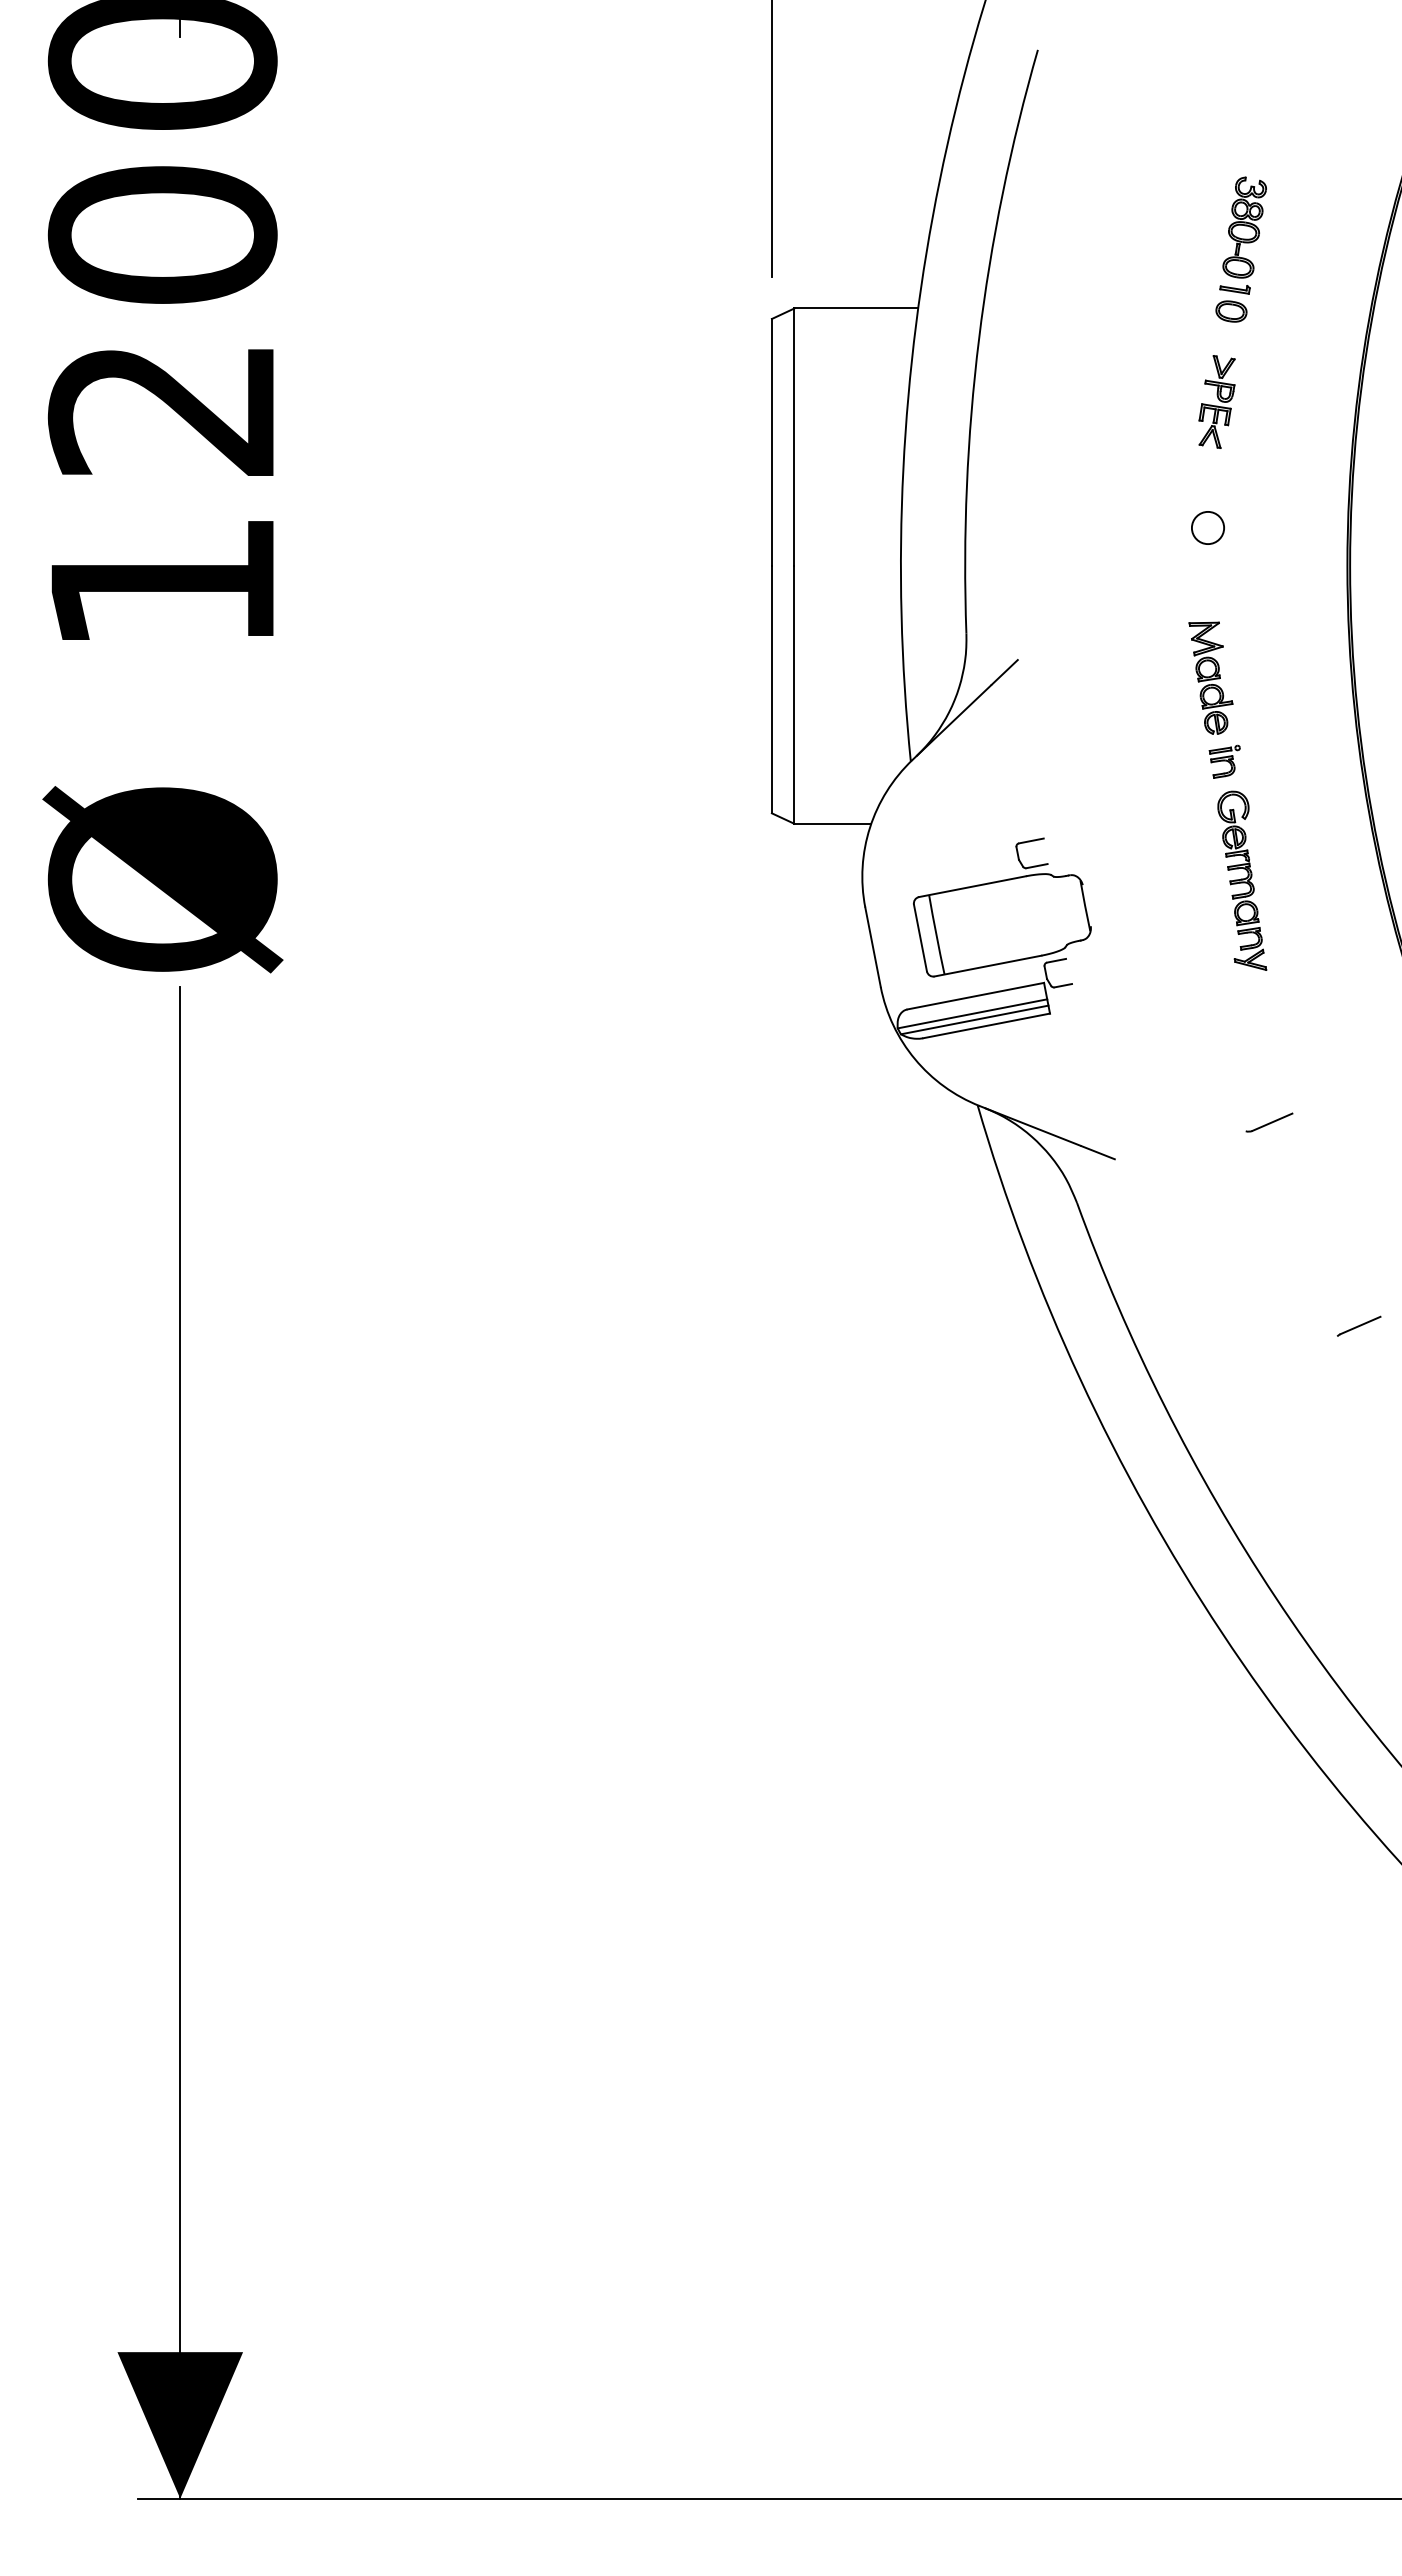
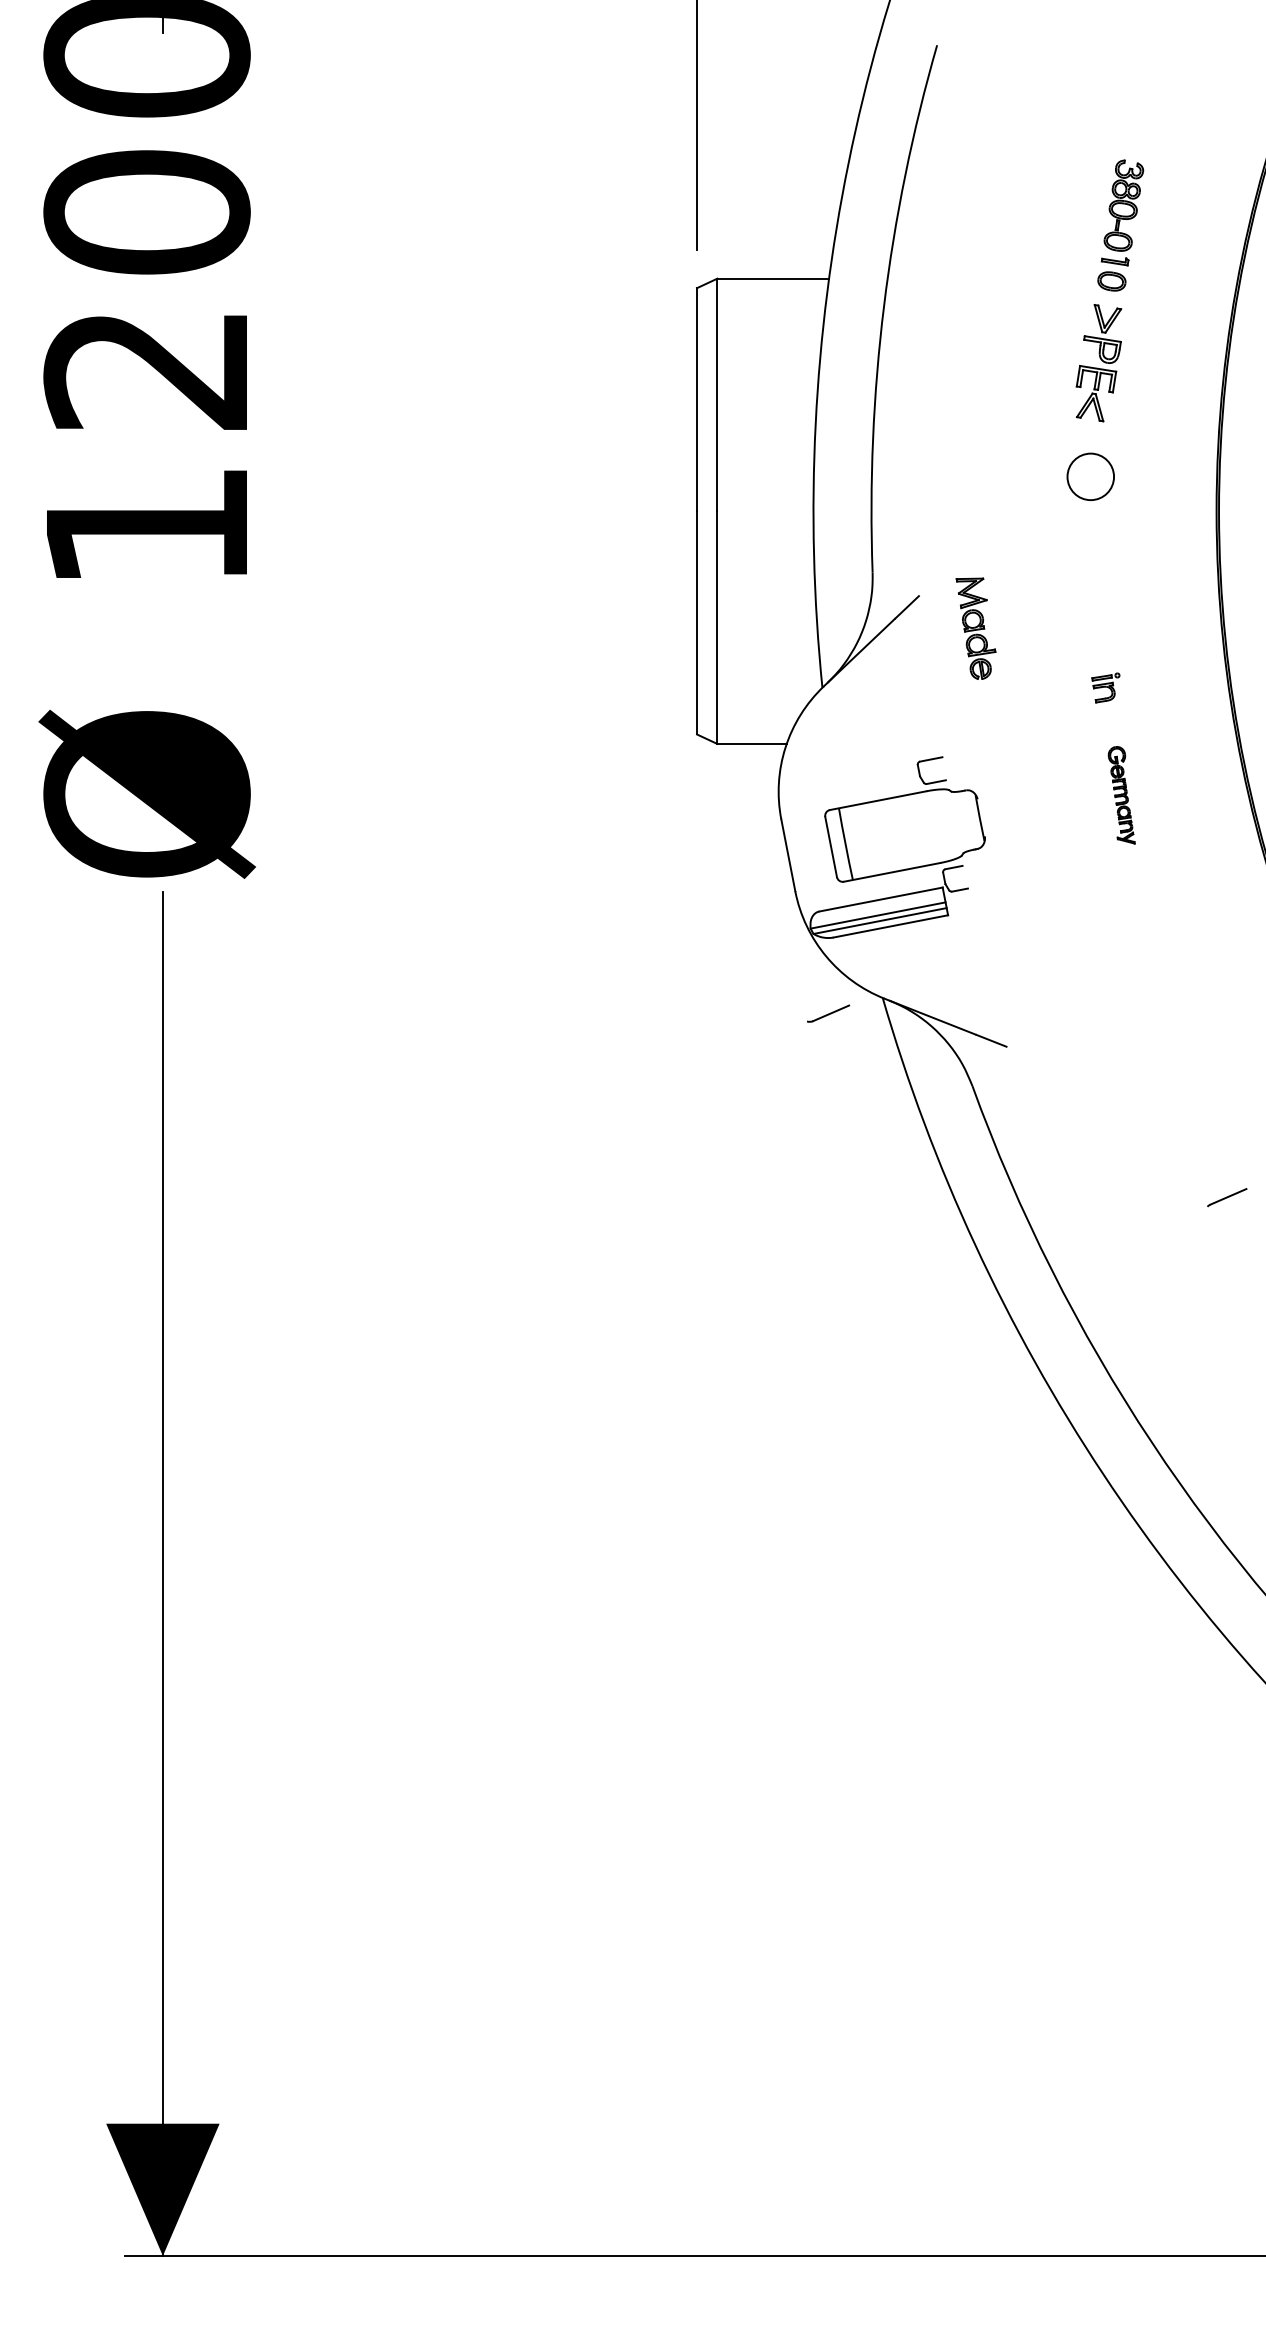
part: (1216, 401) -> (1098, 362), size x1.4
circle: (1207, 527) -> (1090, 476), size x1.6
part: (1210, 677) -> (975, 628), moved
part: (1242, 880) -> (1121, 795), size x0.6
part: (1269, 1122) -> (828, 1013), moved

